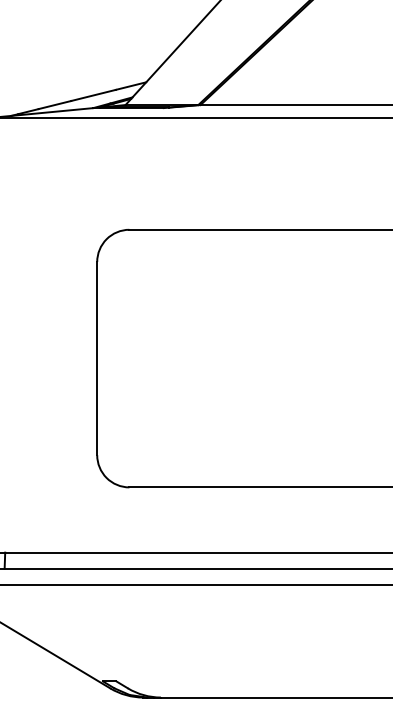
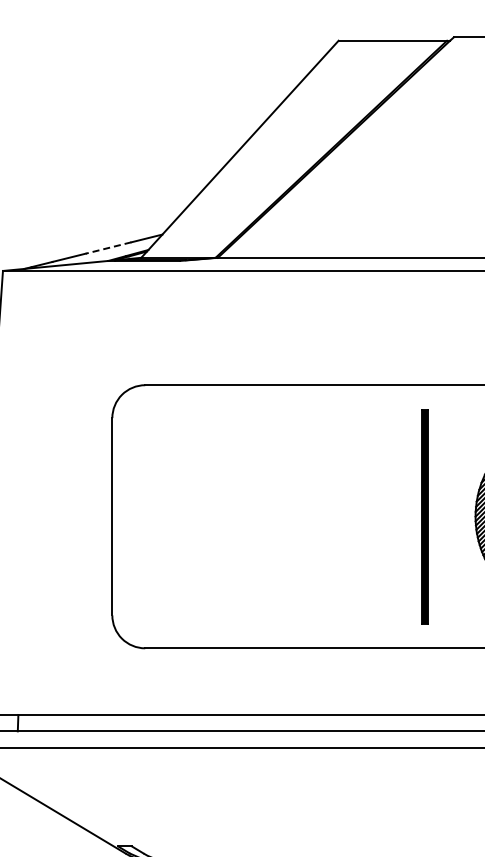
line: (93, 95) -> (108, 248), solid -> dashed

